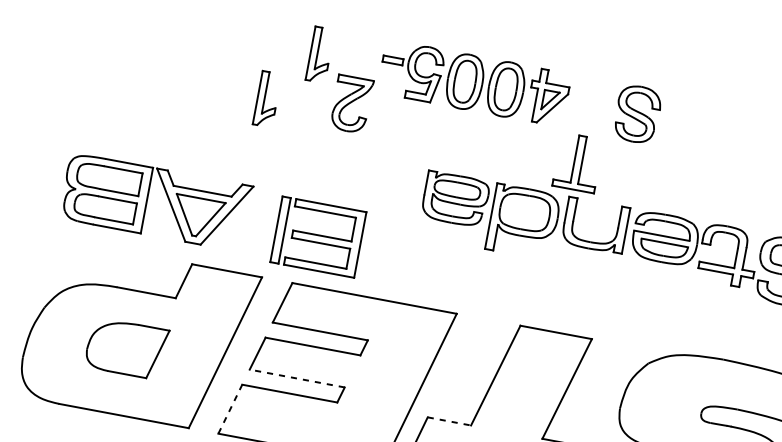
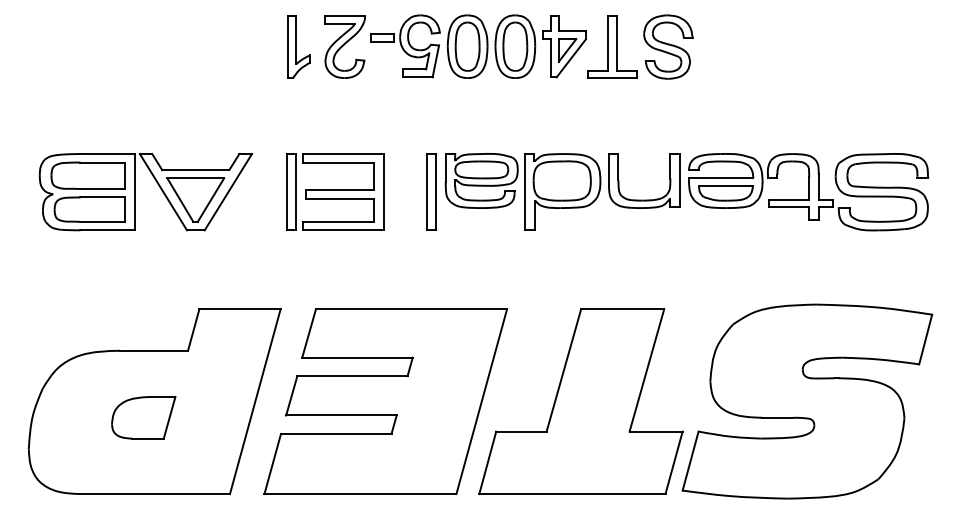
part: (266, 98) -> (248, 107), removed
part: (351, 103) -> (344, 46), moved
part: (578, 162) -> (612, 46), moved
part: (147, 200) -> (135, 192), moved
part: (410, 200) -> (431, 191), added
part: (318, 236) -> (335, 191), moved
part: (126, 348) -> (143, 417), size x0.71
line: (296, 378) -> (340, 415), dashed -> solid
line: (230, 408) -> (272, 463), dashed -> solid
line: (449, 421) -> (521, 431), dashed -> solid

